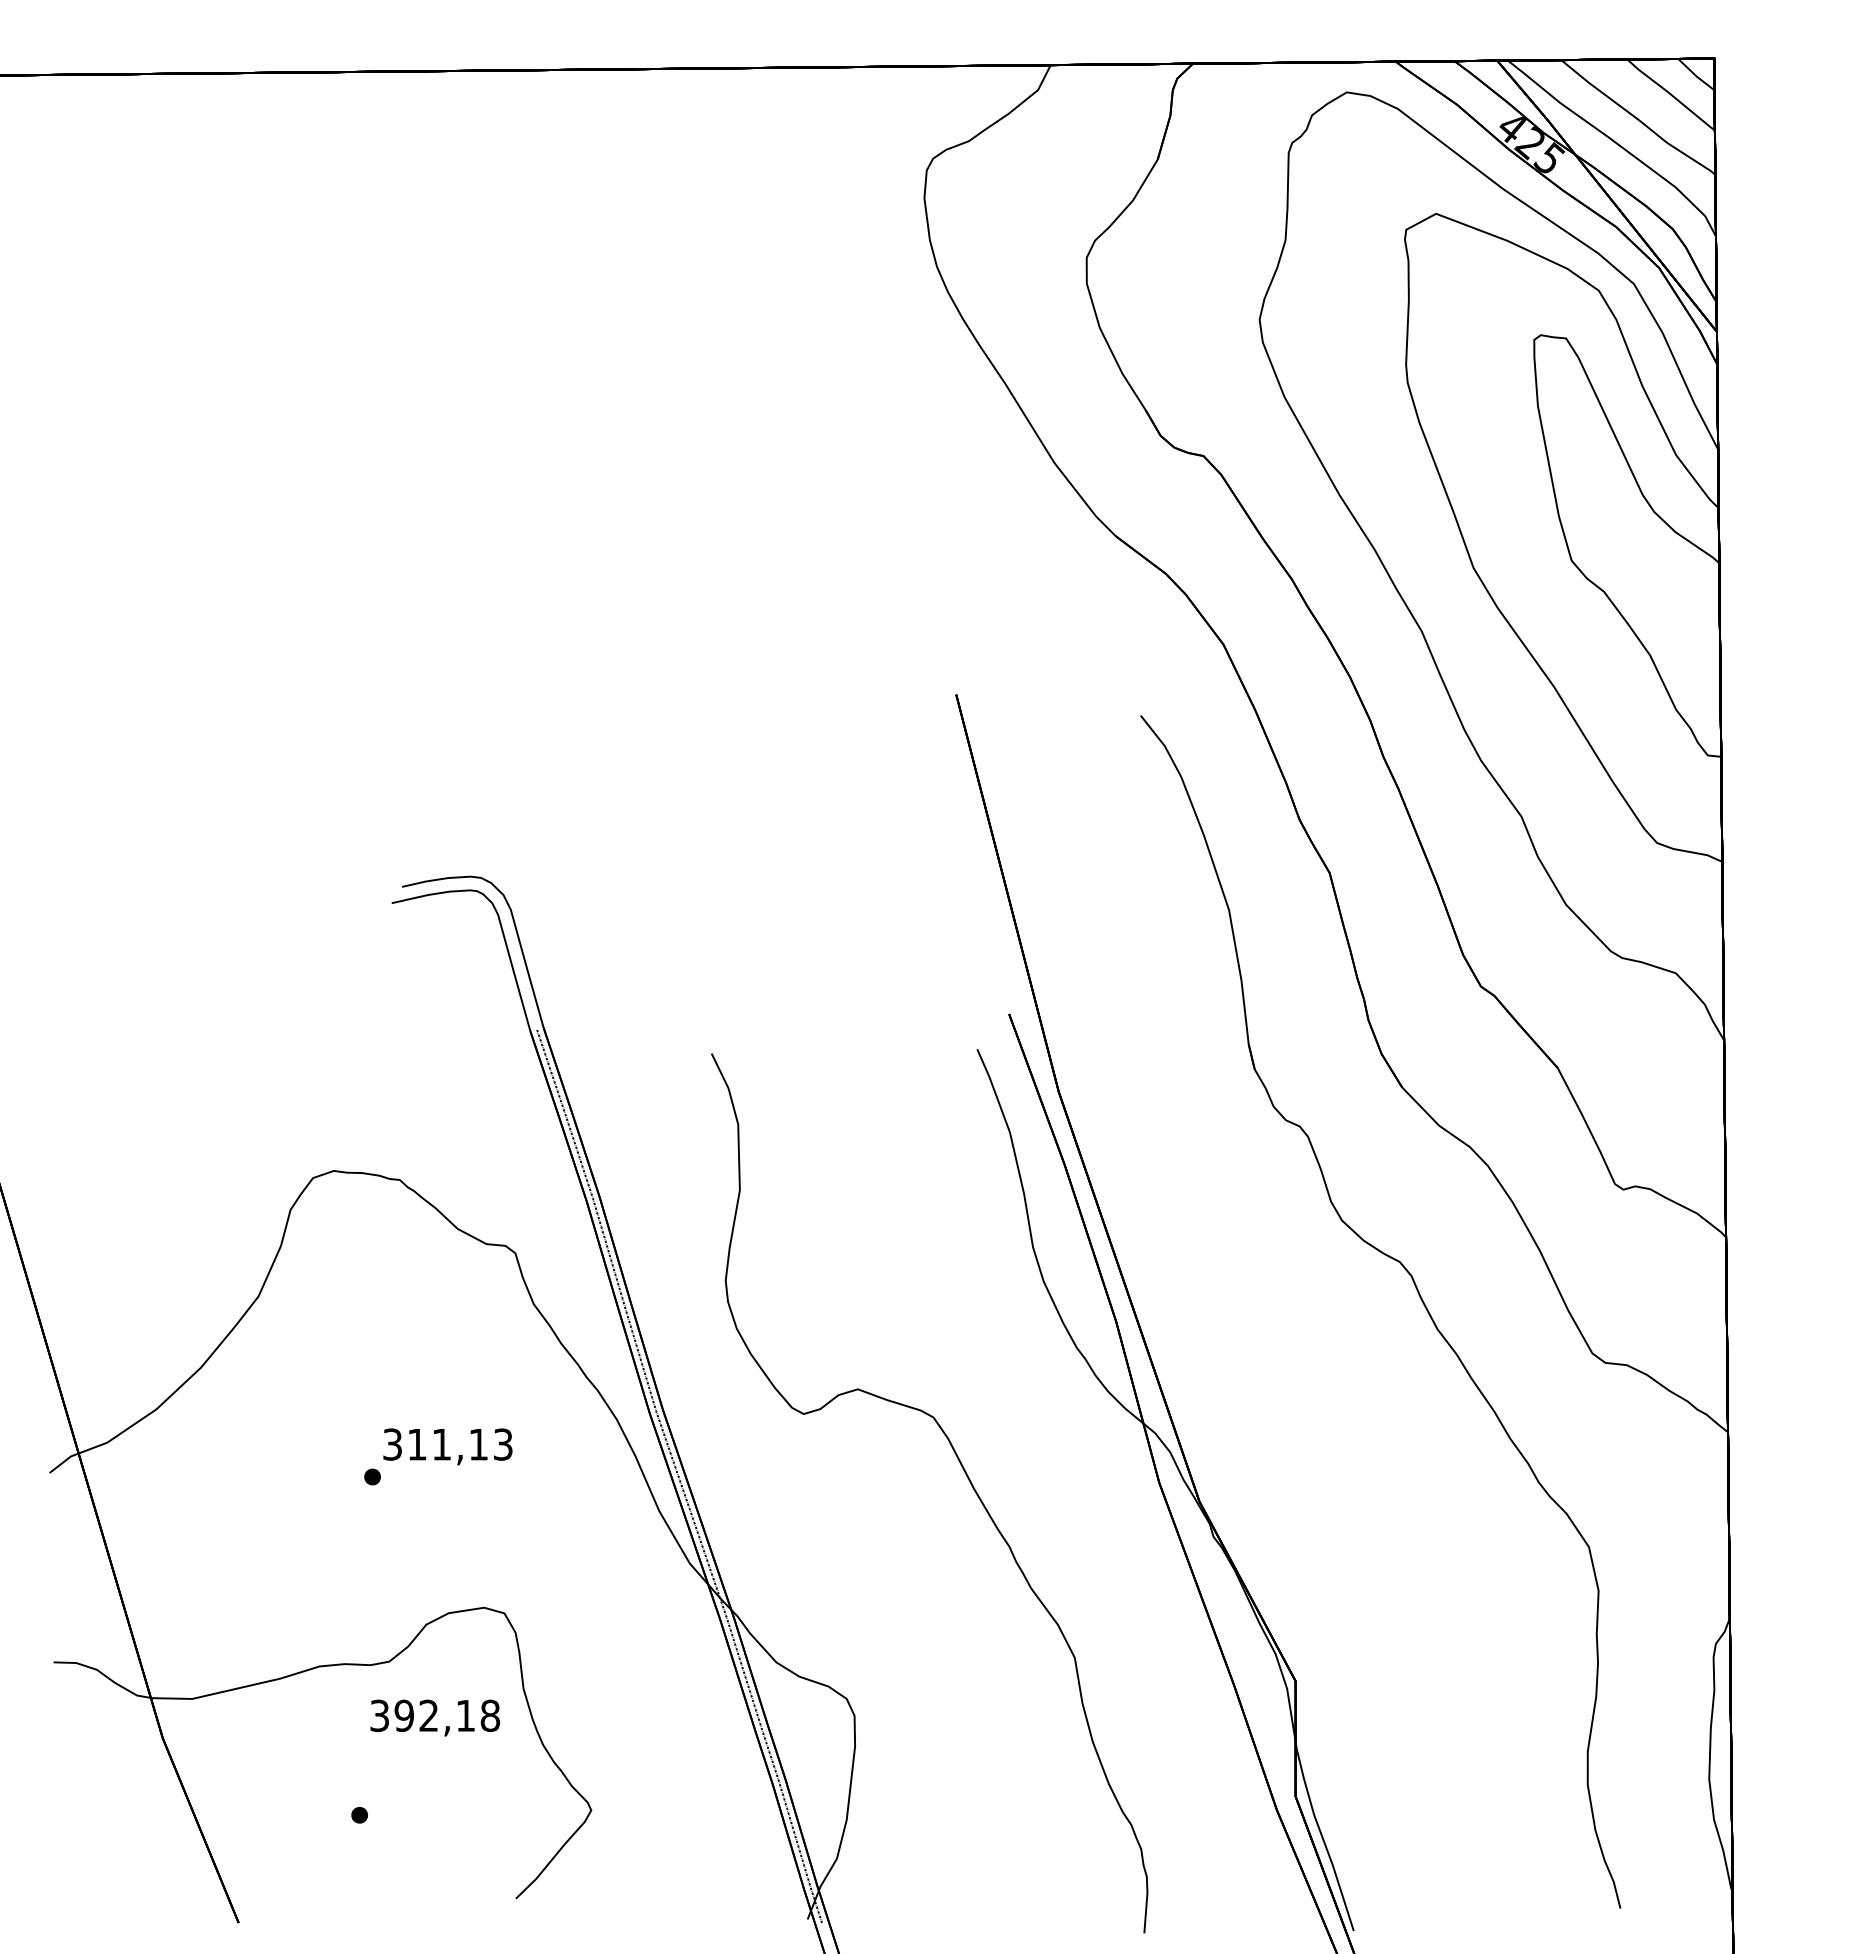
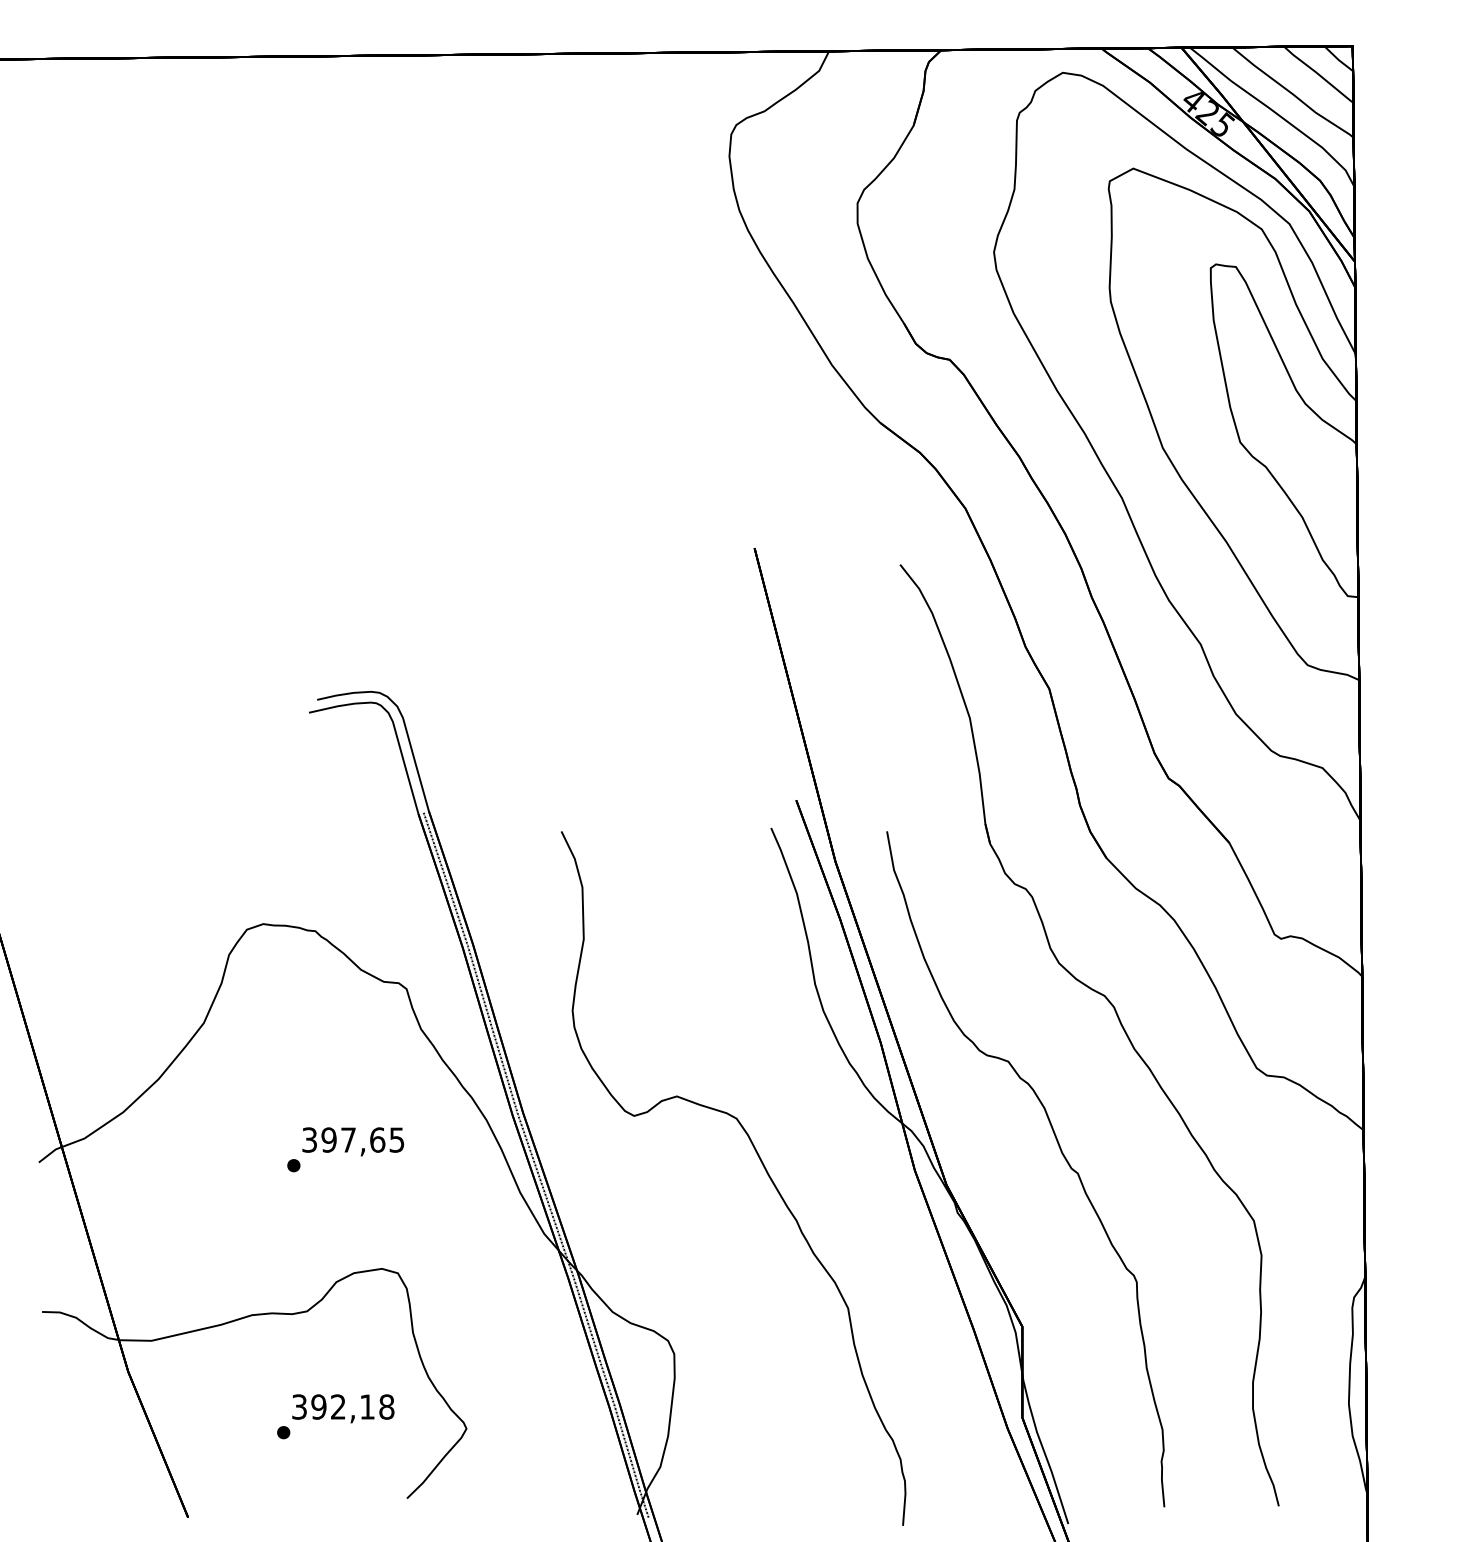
text: (459, 1444) -> (362, 1139), 311,13 -> 397,65
part: (1344, 1460) -> (1061, 1152), added
text: (435, 1717) -> (343, 1408), moved

